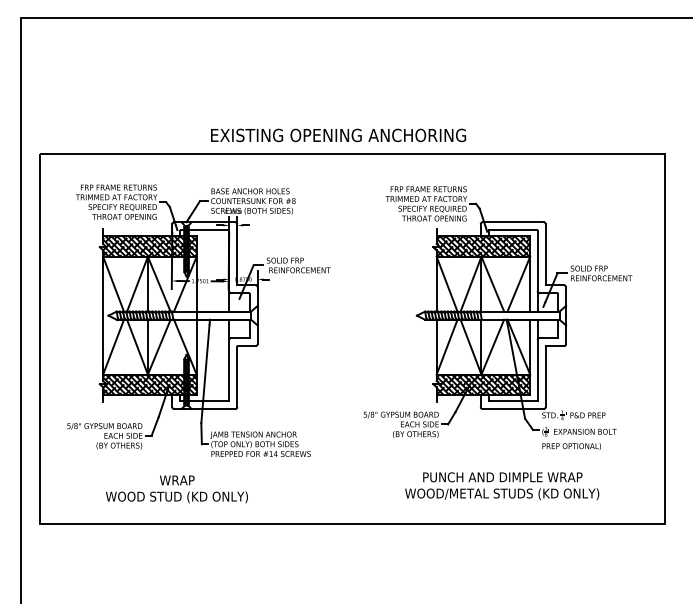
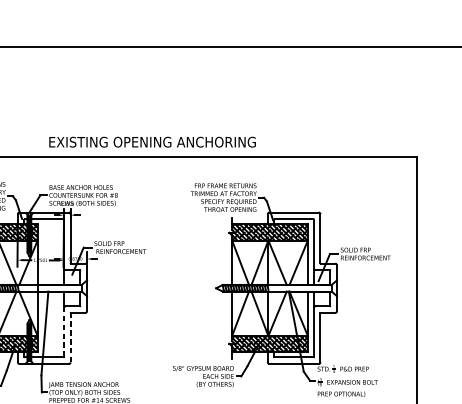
line: (229, 369) -> (64, 331), solid -> dashed
line: (237, 376) -> (70, 337), solid -> dashed

